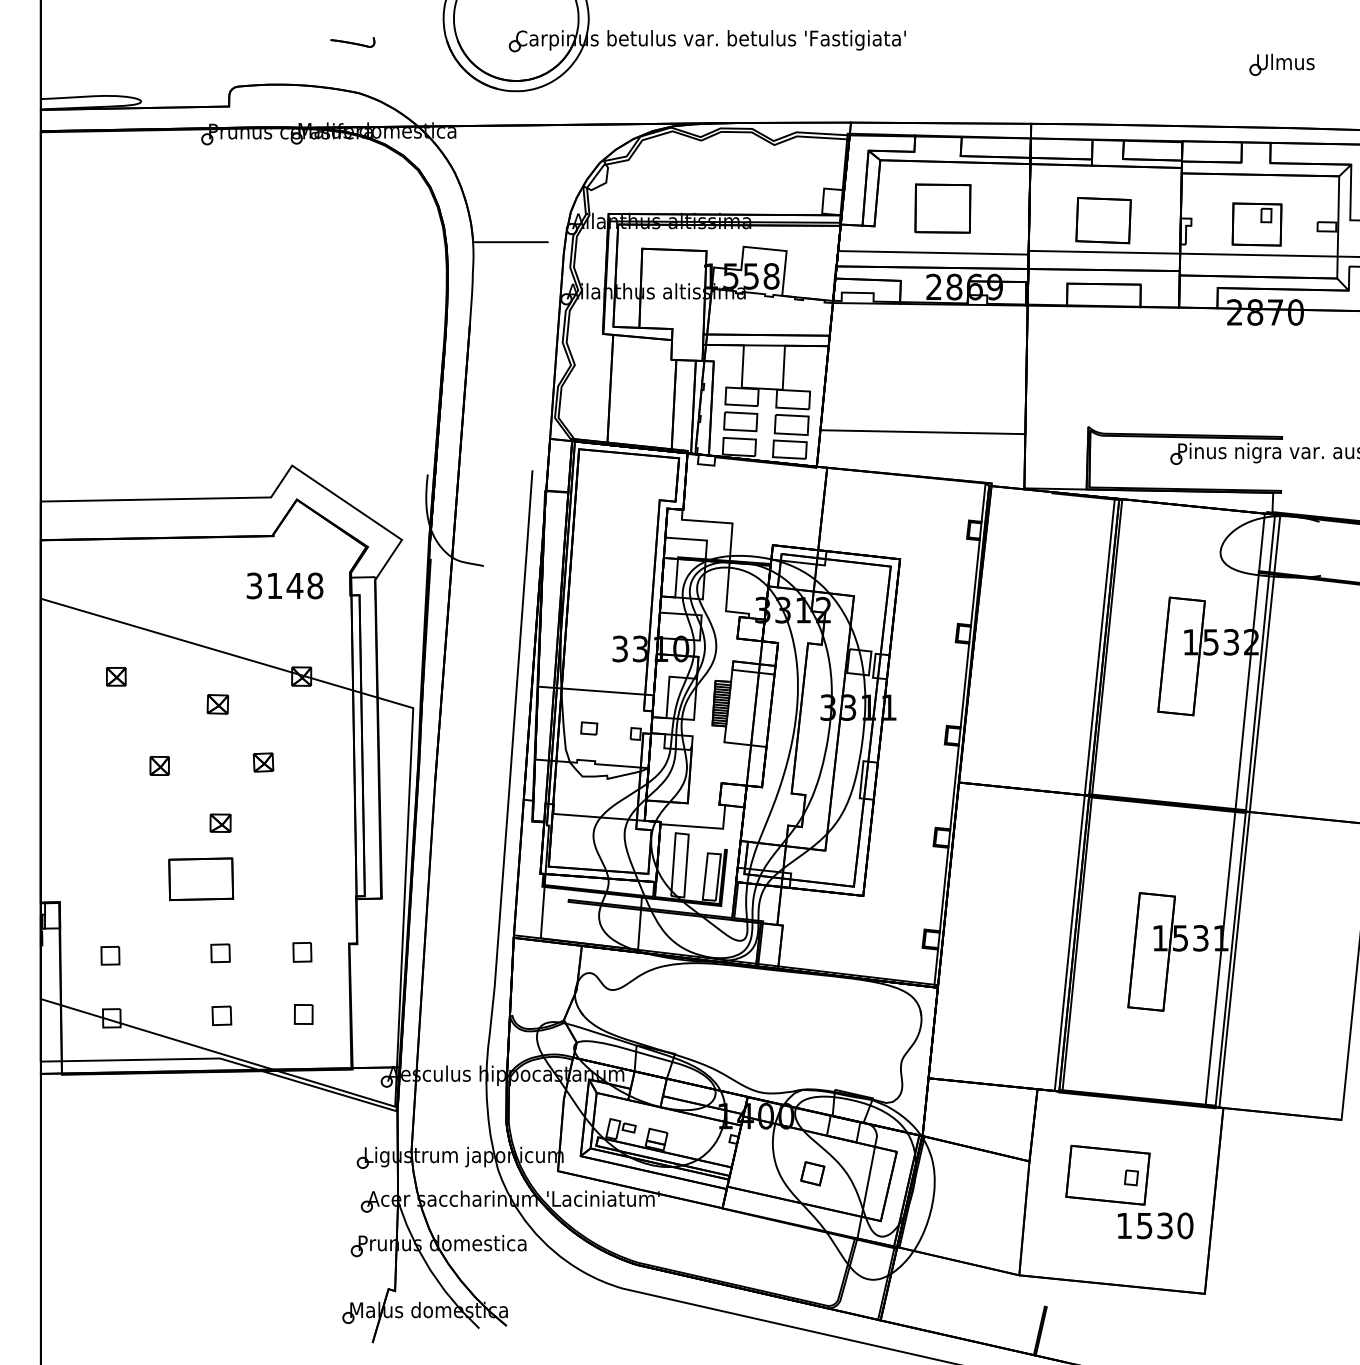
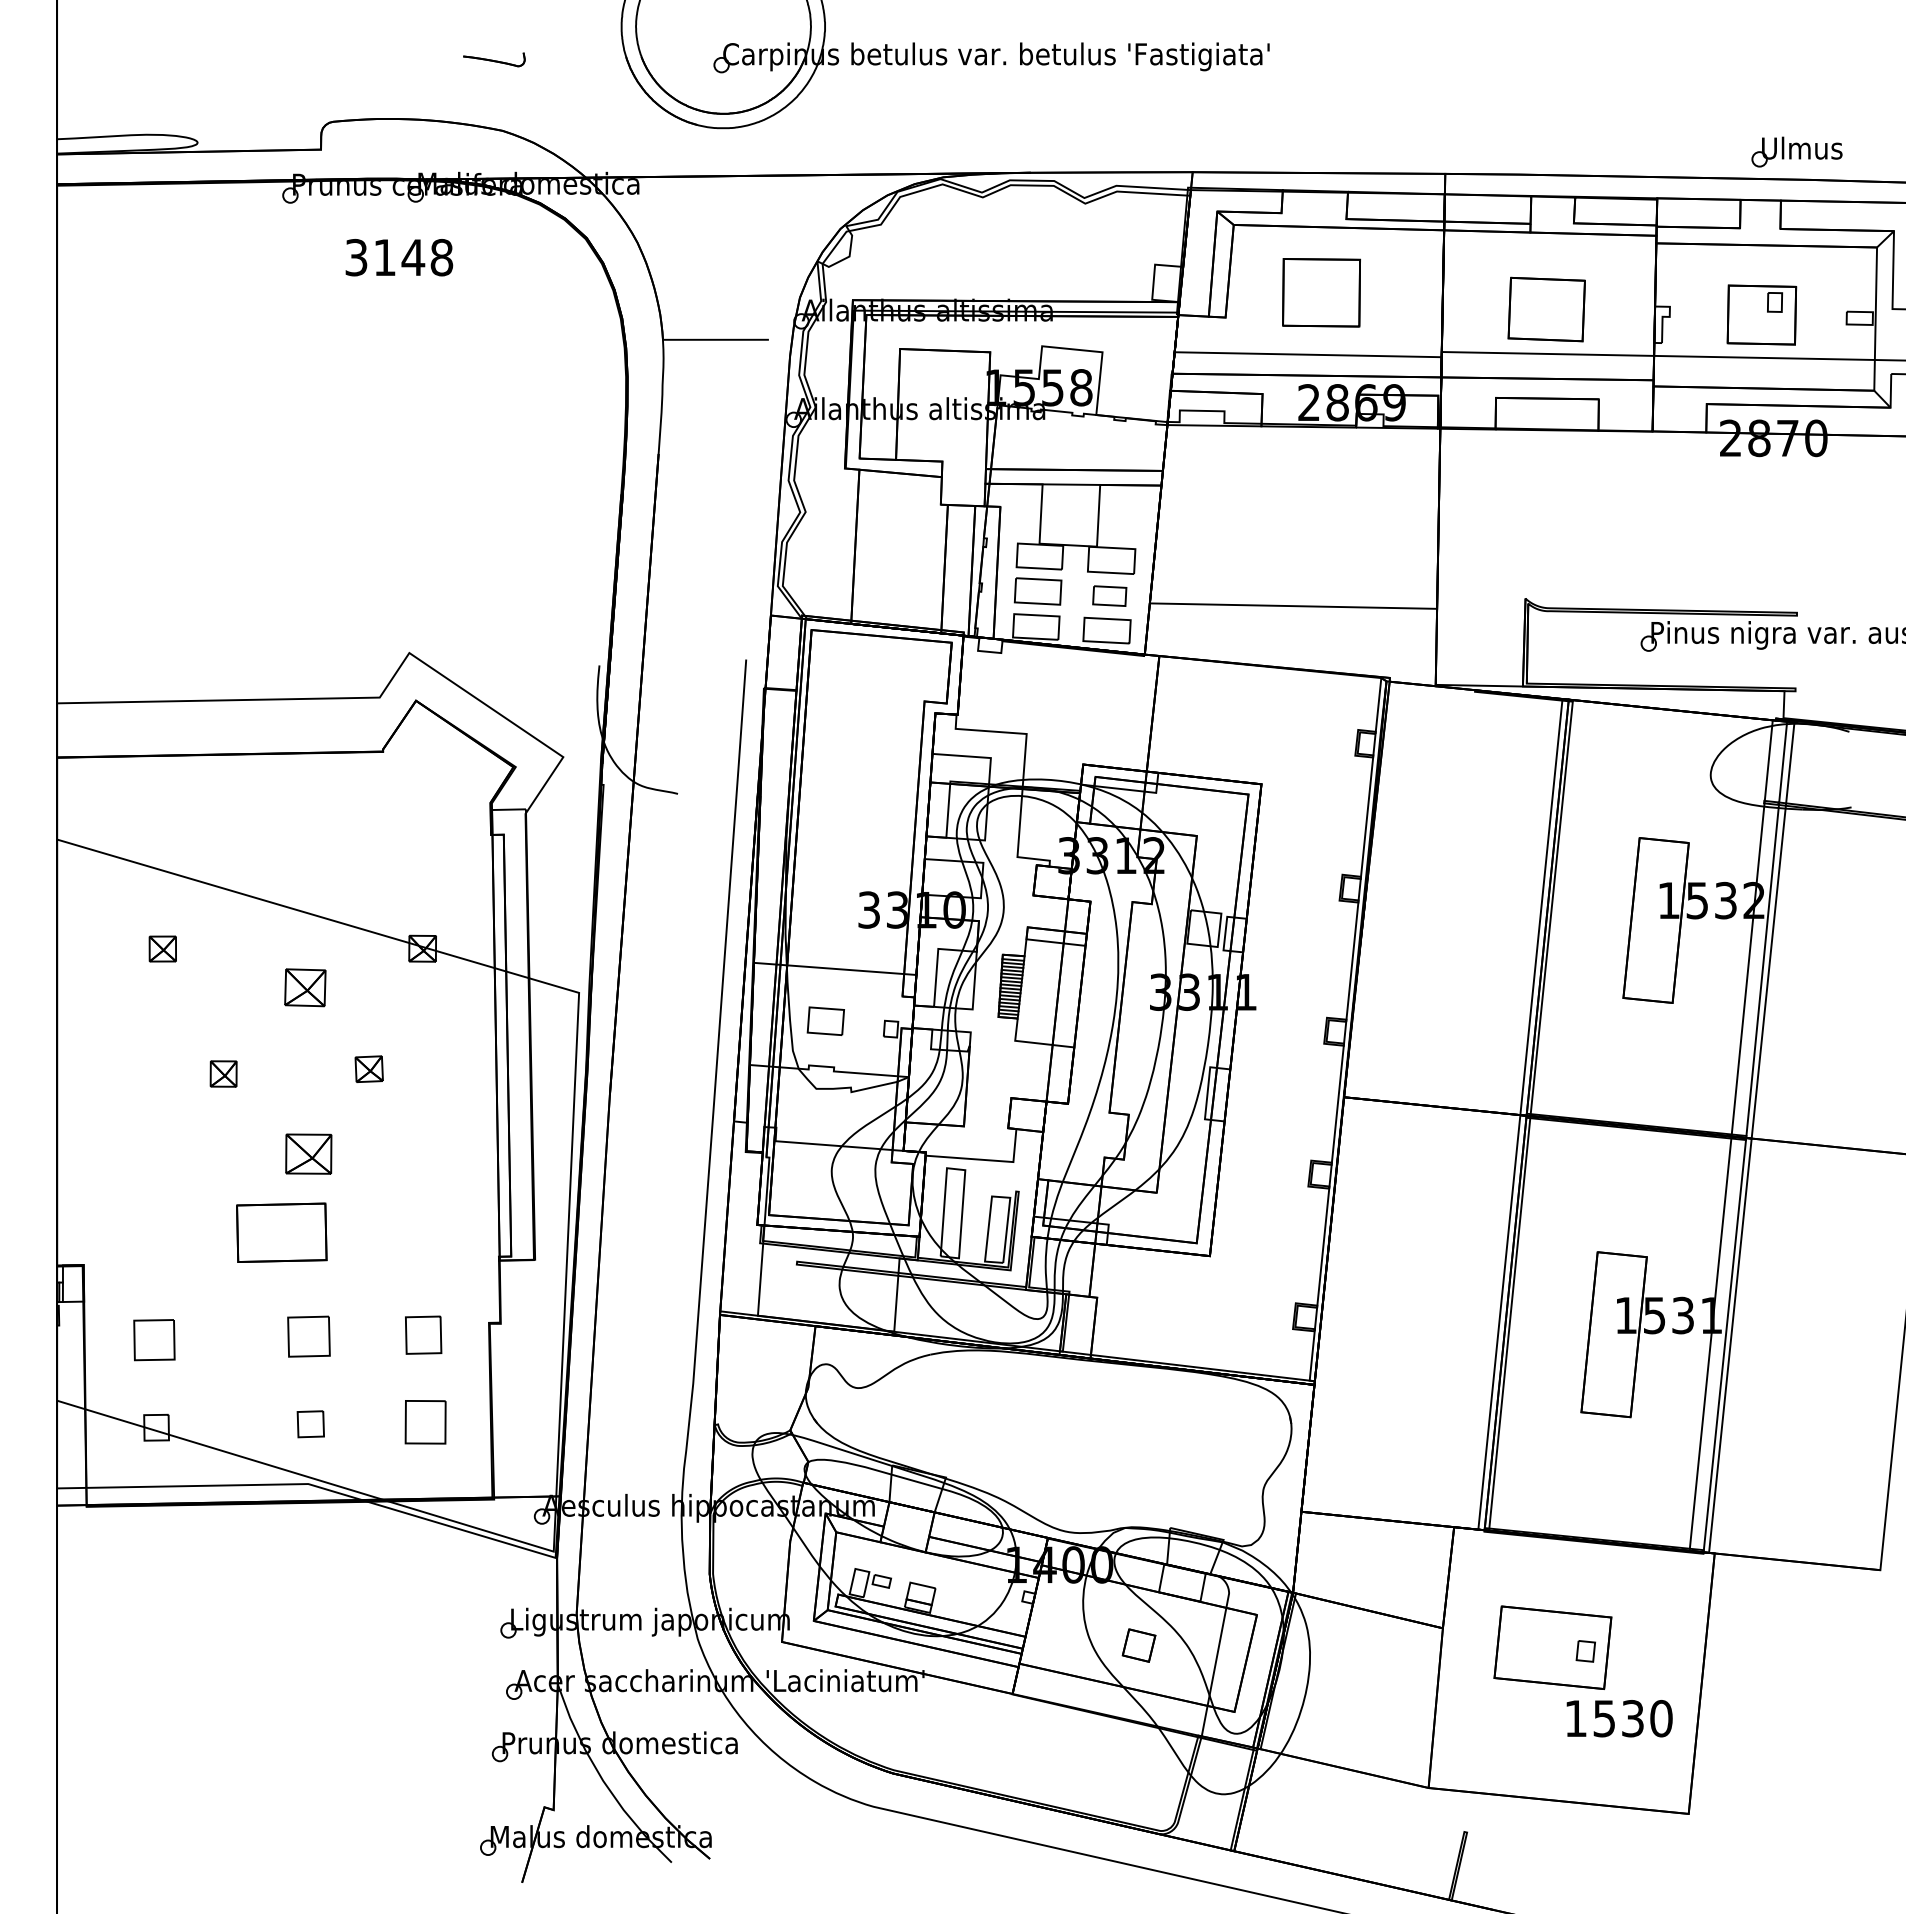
part: (1281, 64) -> (1796, 151), moved
part: (791, 425) -> (1109, 596), size x0.7
text: (285, 585) -> (399, 257), moved
part: (217, 704) -> (304, 987), size x1.4
part: (589, 728) -> (825, 1021), size x1.6
part: (220, 823) -> (309, 1154), size x1.6
part: (302, 952) -> (423, 1335), size x1.4
part: (220, 953) -> (308, 1336), size x1.6
part: (110, 955) -> (154, 1339), size x1.6
part: (303, 1014) -> (425, 1422), size x1.6

